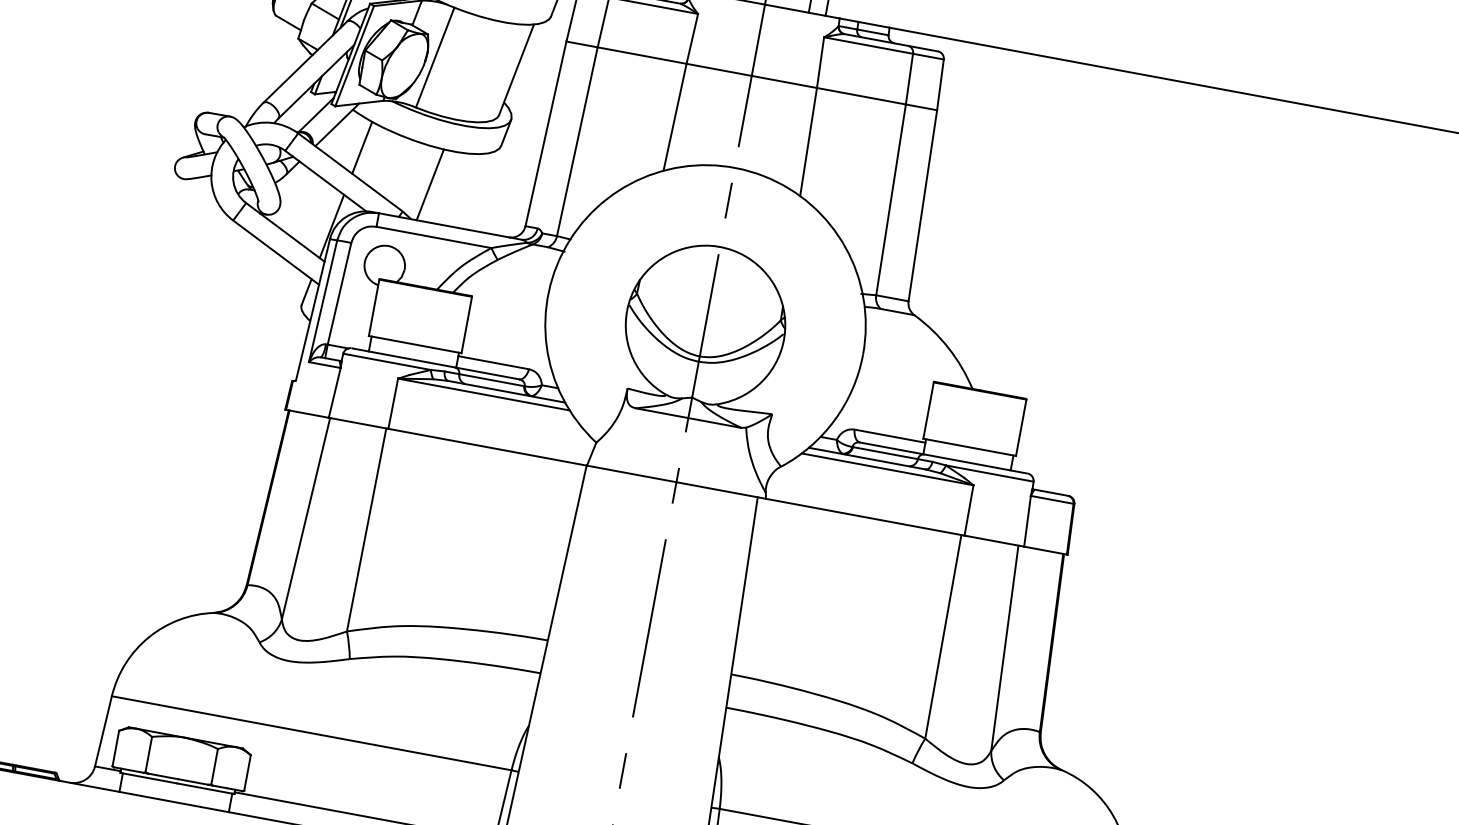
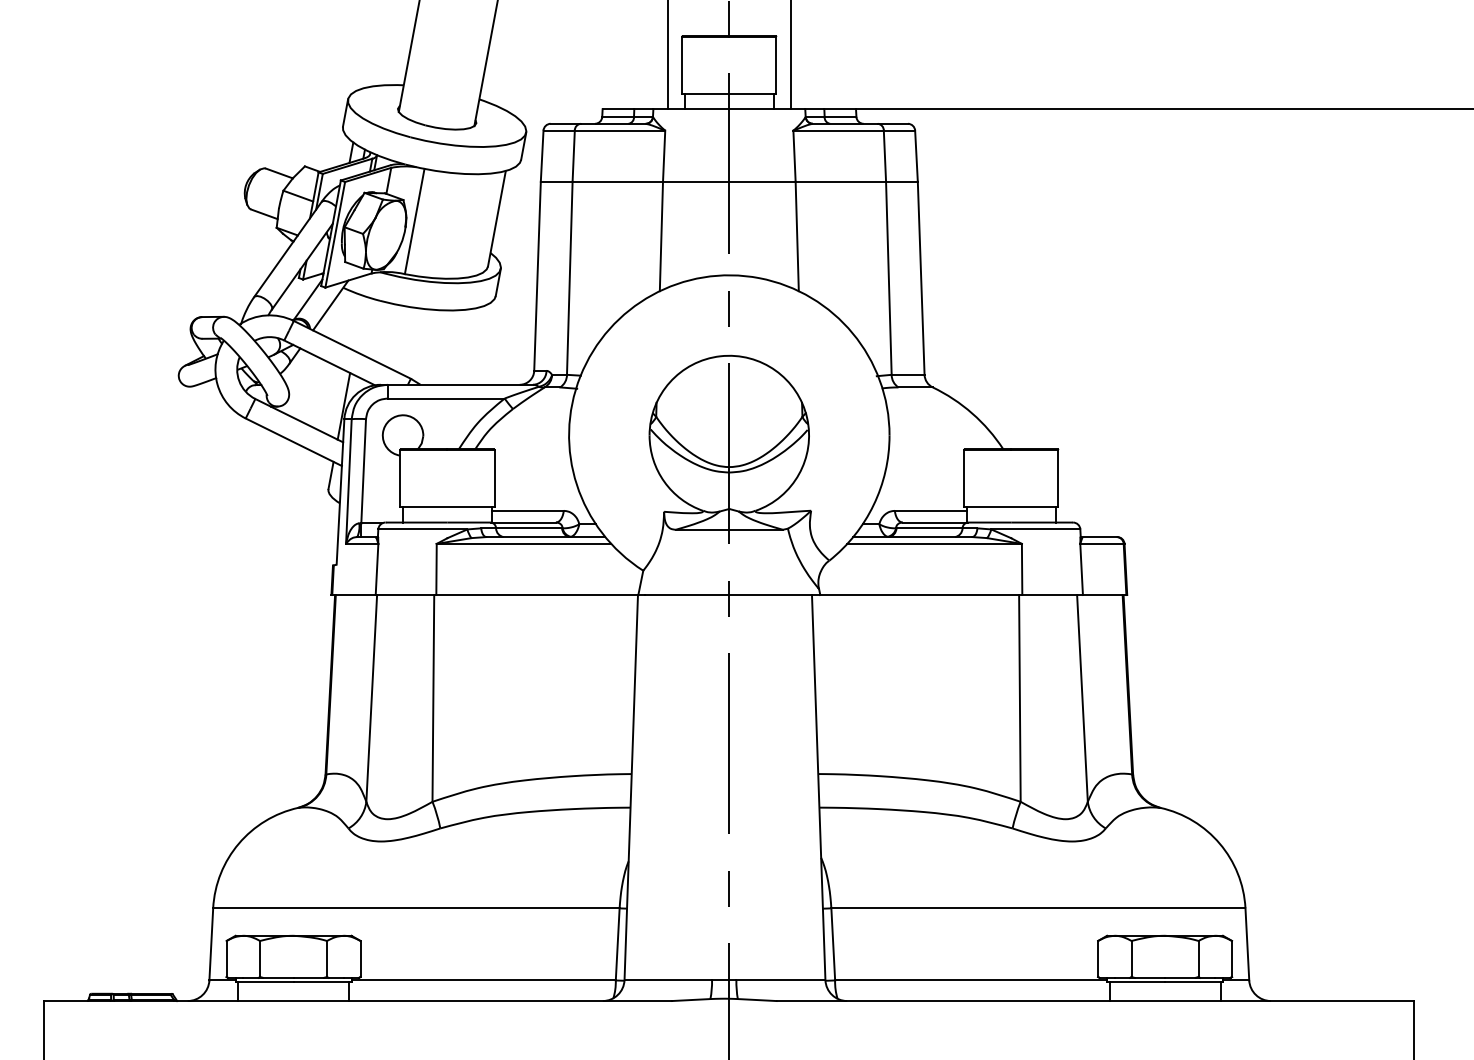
line: (362, 147) -> (359, 323), removed
line: (430, 184) -> (433, 347), removed

